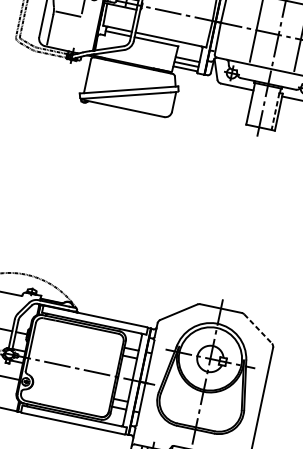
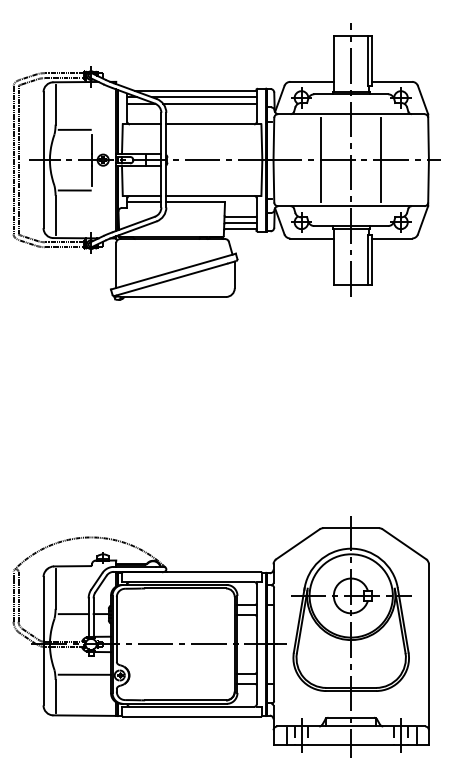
line: (275, 111) -> (367, 259), dashed -> solid
line: (258, 329) -> (404, 544), dashed -> solid

